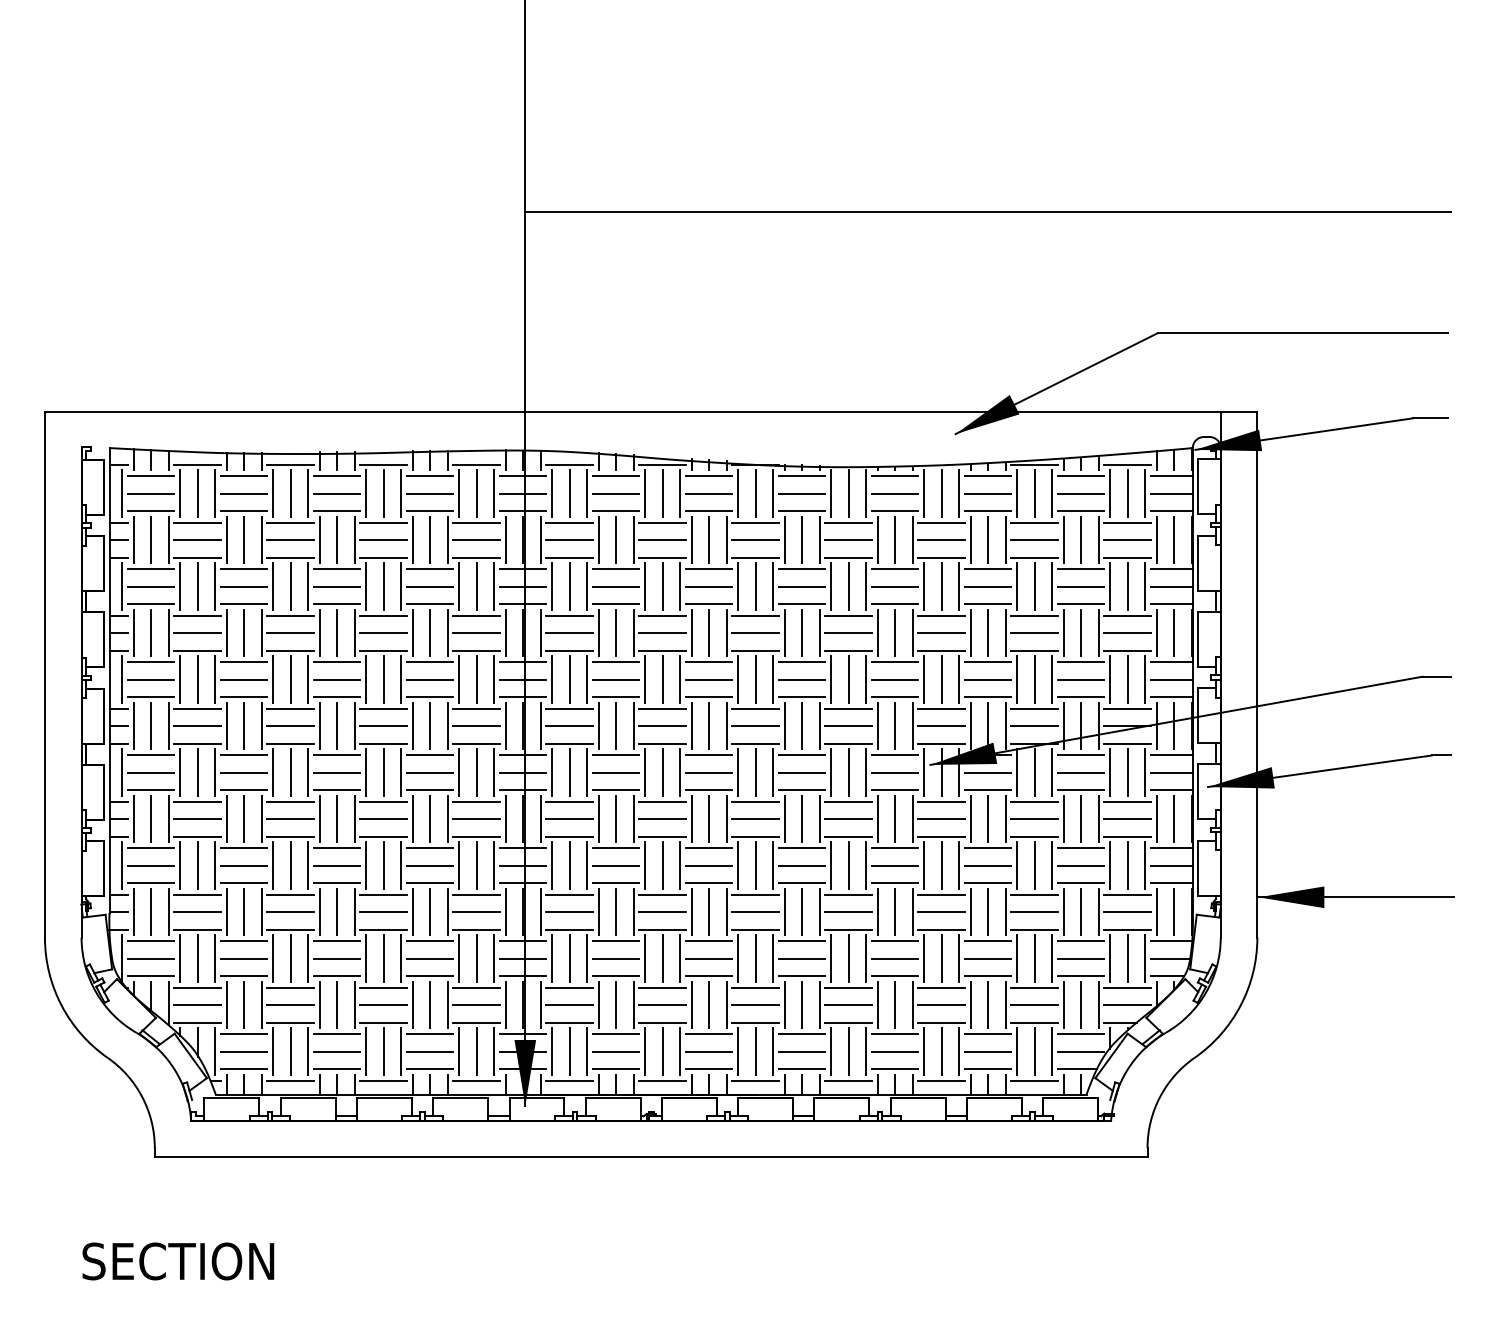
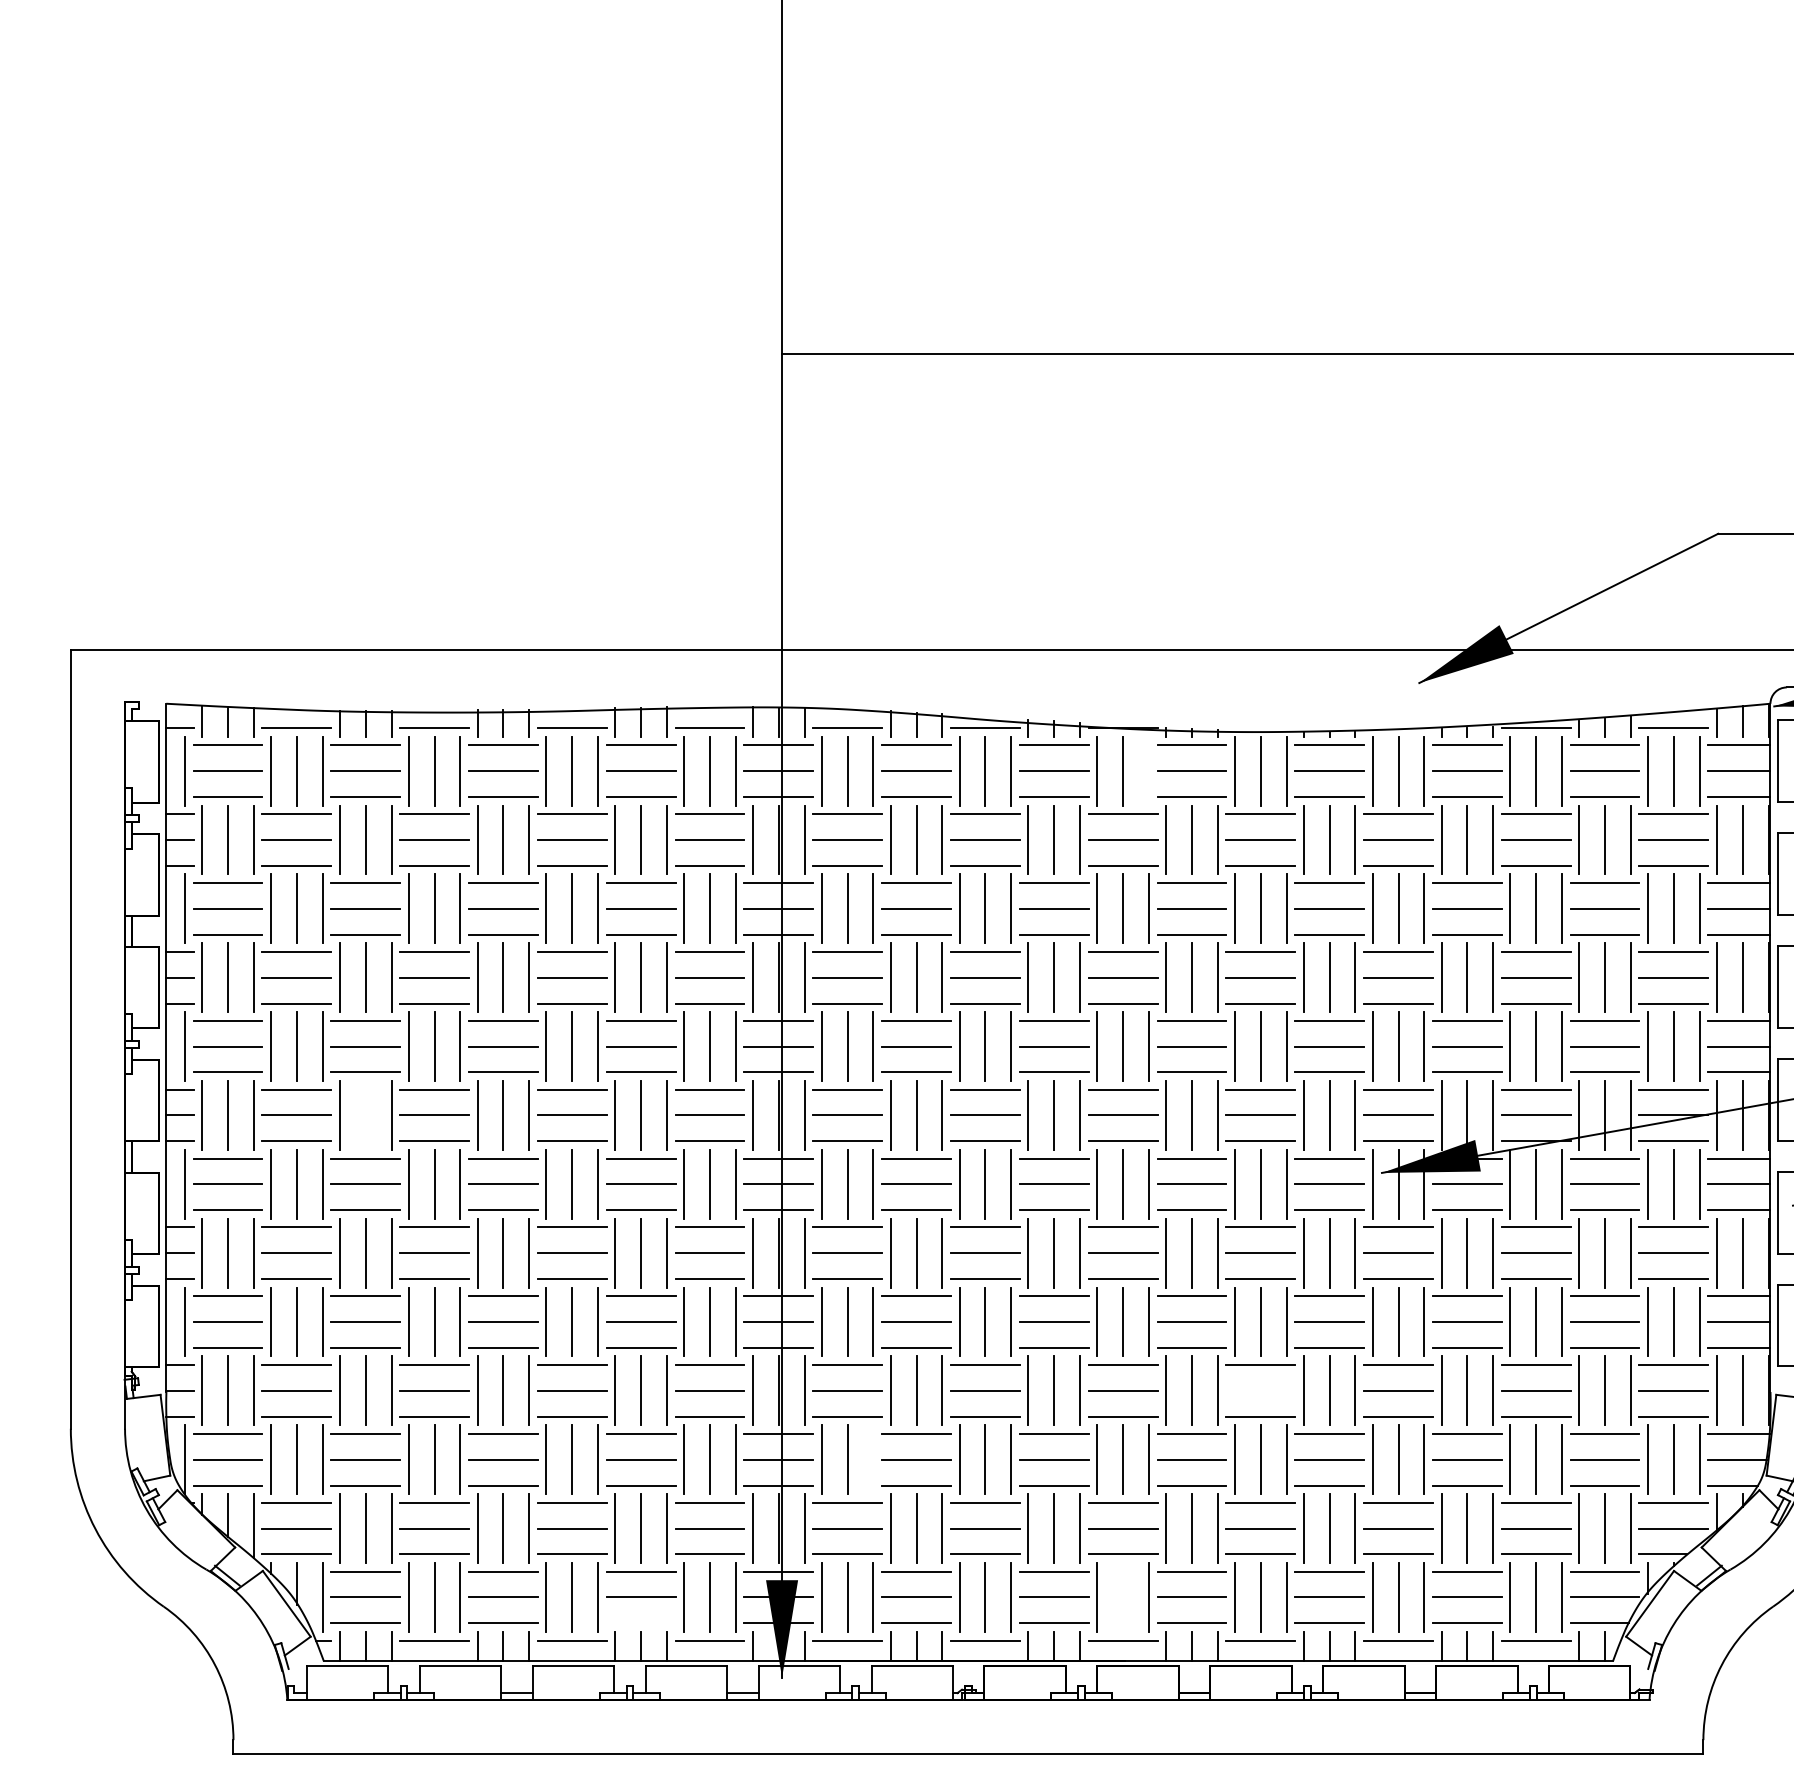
line: (773, 493) -> (1149, 771), removed
line: (244, 725) -> (366, 1114), removed
line: (848, 912) -> (1260, 1391), removed
line: (587, 958) -> (874, 1459), removed
line: (755, 1051) -> (1122, 1597), removed
line: (429, 1069) -> (640, 1623), removed

